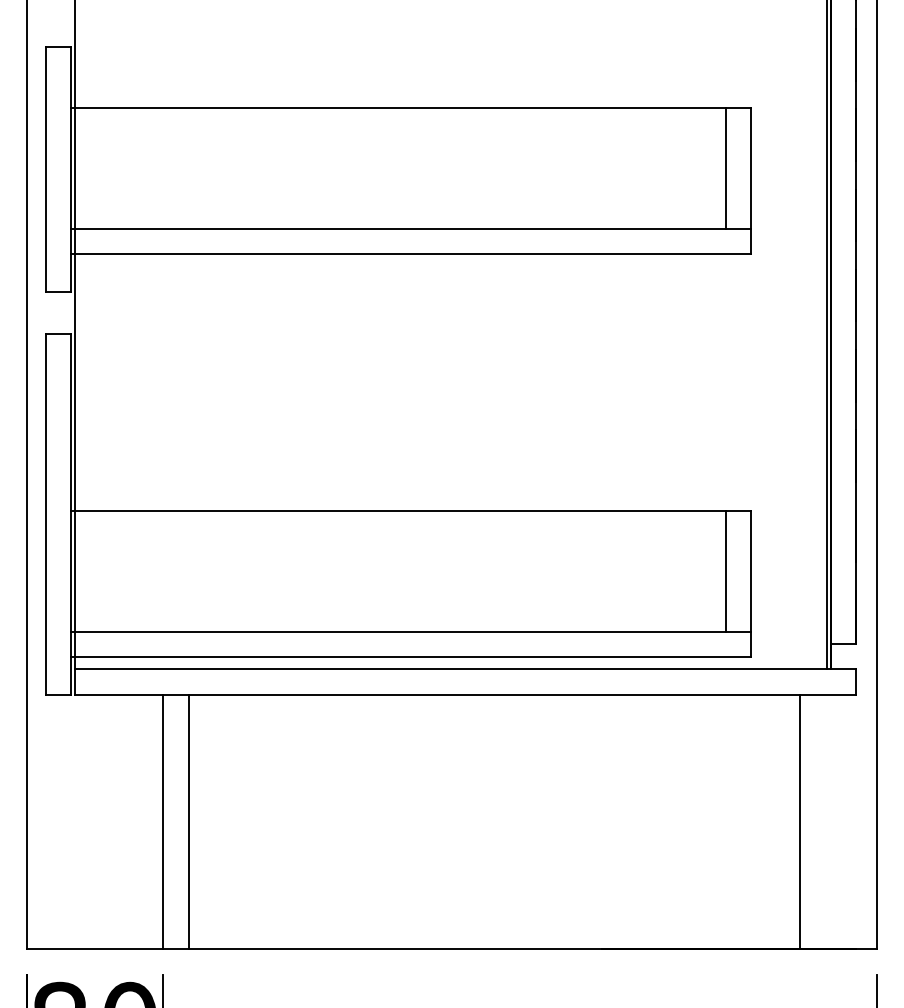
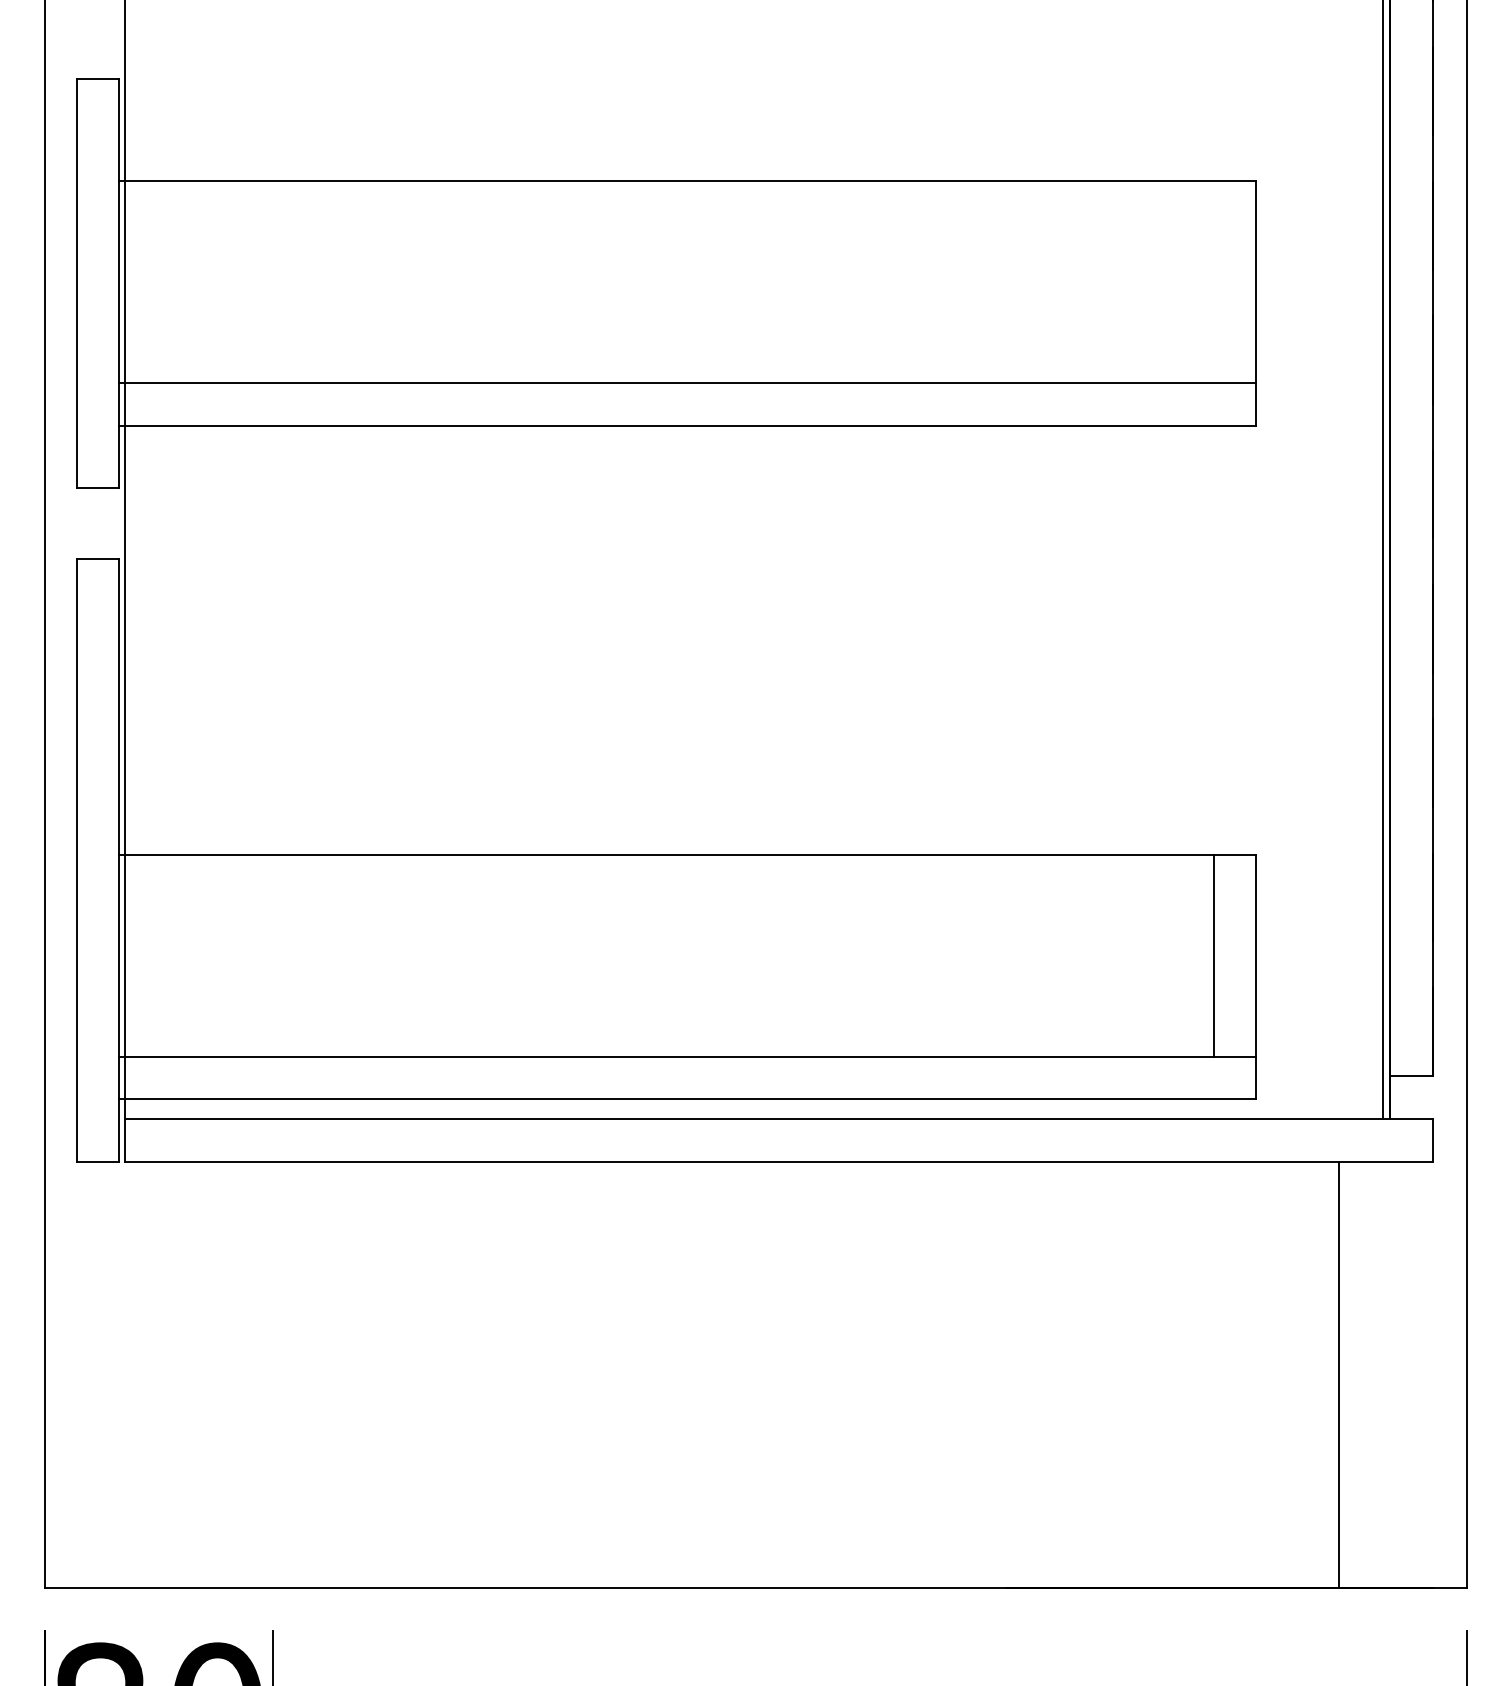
line: (725, 168) -> (1213, 281), removed
line: (163, 821) -> (273, 1374), removed
line: (188, 821) -> (315, 1374), removed

